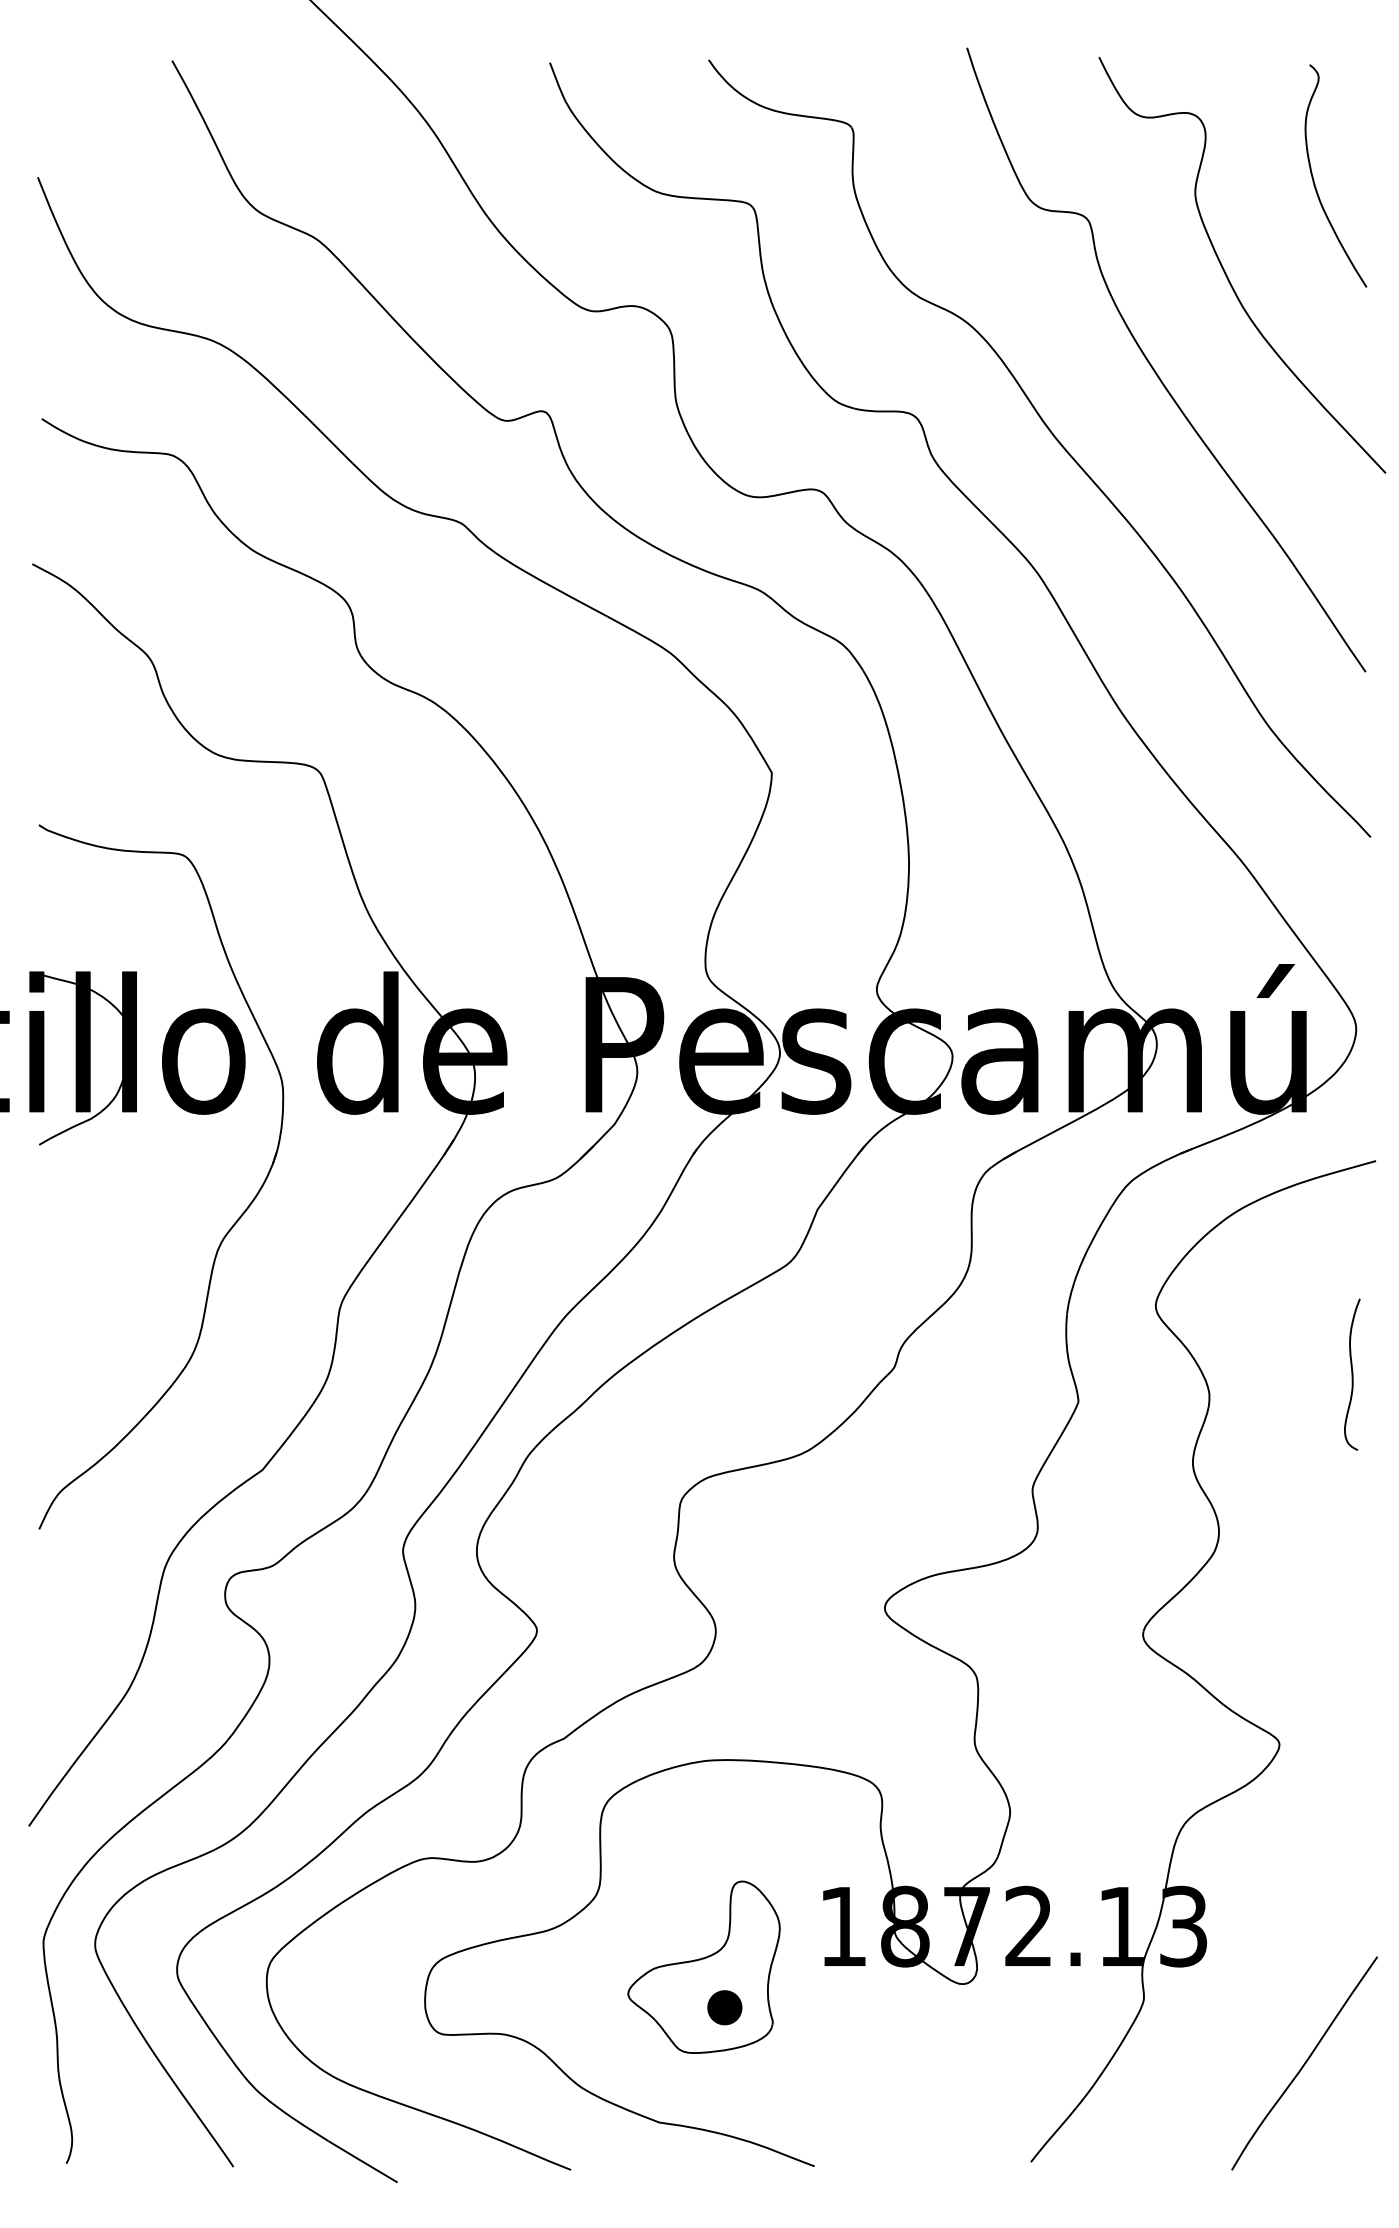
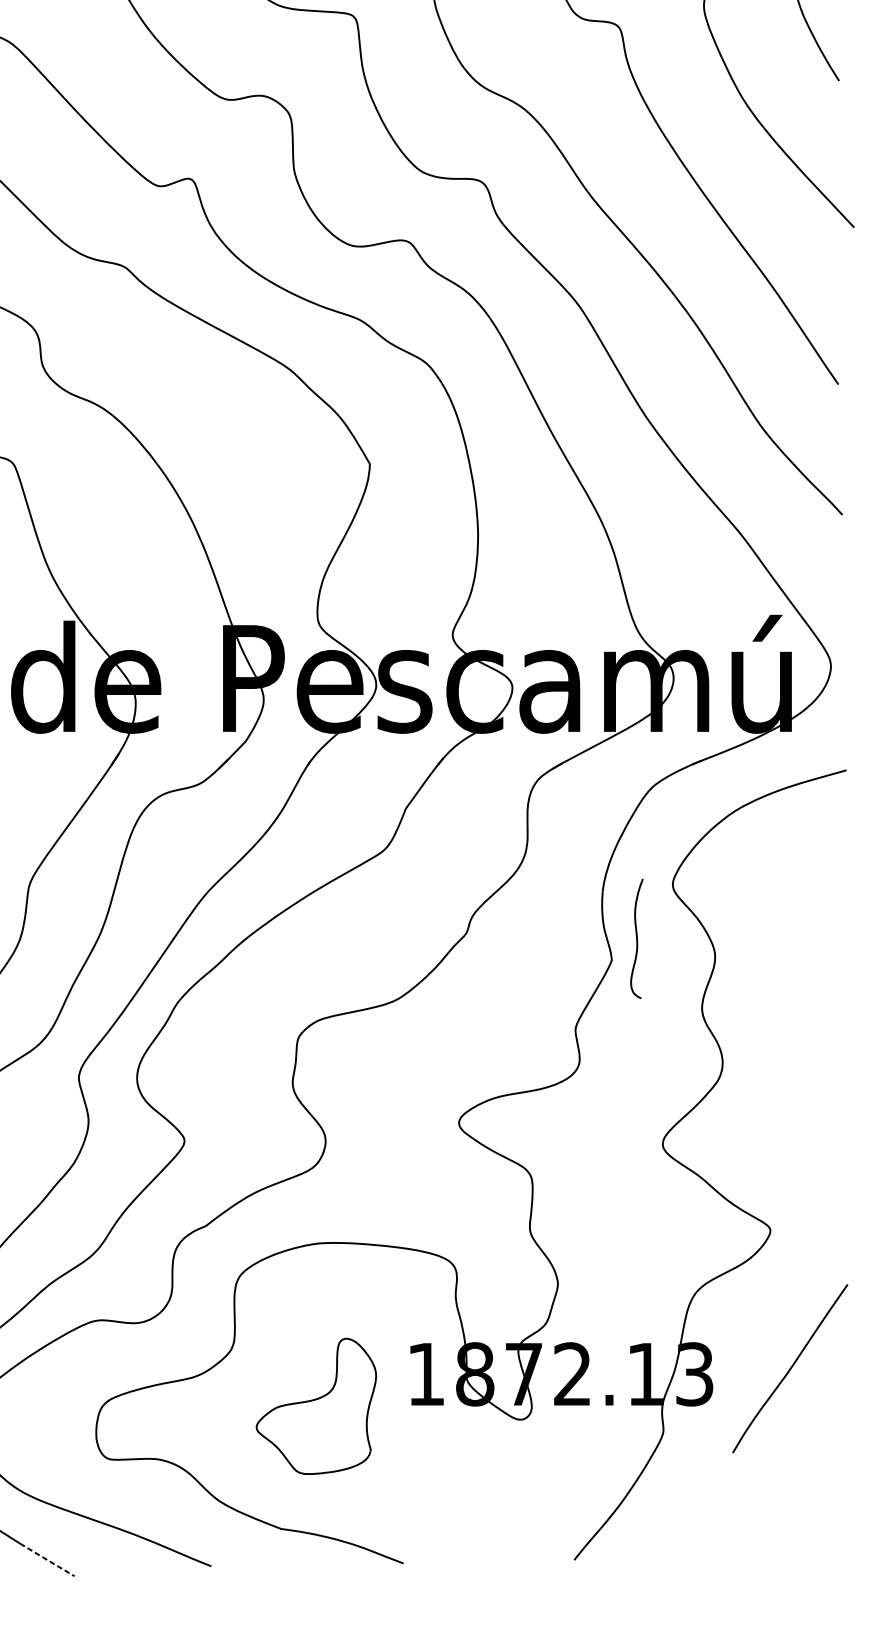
curve: (1352, 1374) -> (637, 938), moved
part: (724, 2007) -> (332, 1438), removed
curve: (1304, 2063) -> (790, 1368), moved
line: (362, 2161) -> (46, 1559), solid -> dashed

